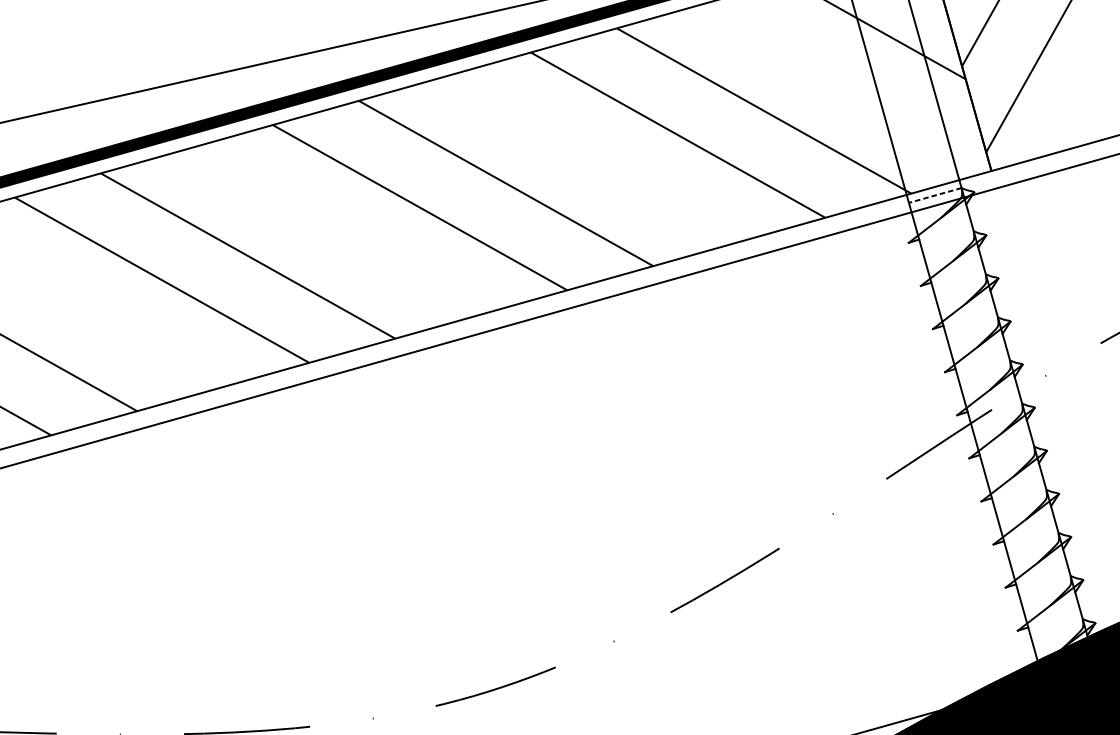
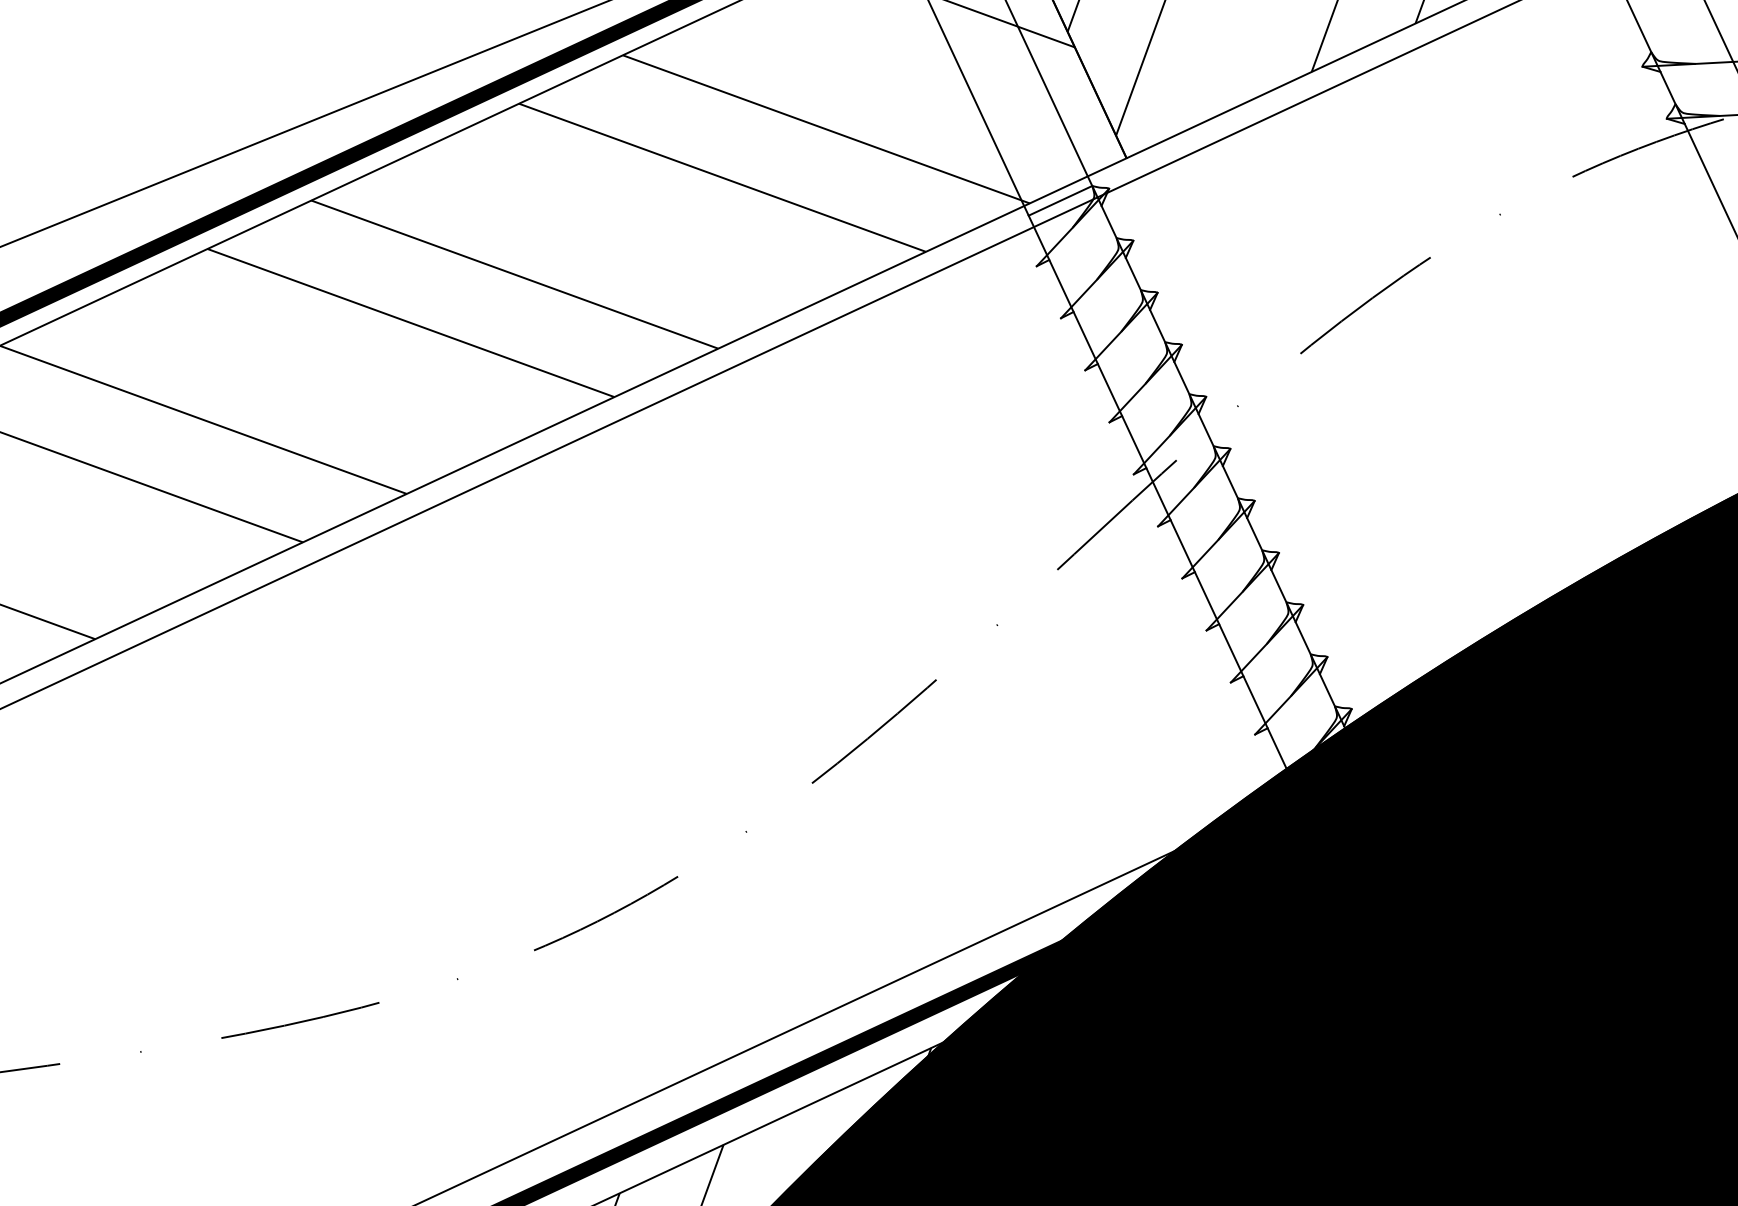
line: (935, 196) -> (1060, 201), dashed -> solid

